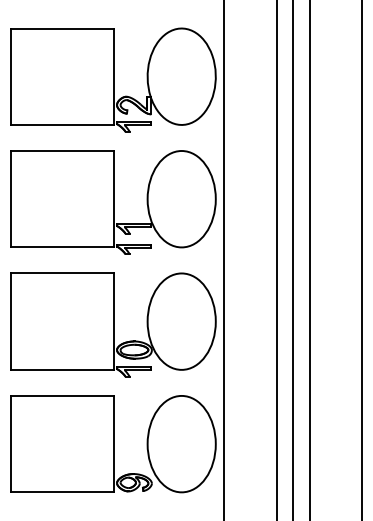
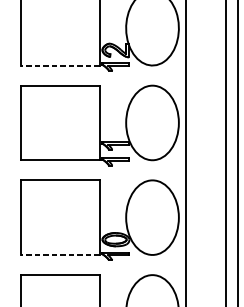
line: (61, 124) -> (59, 65), solid -> dashed
line: (61, 369) -> (59, 254), solid -> dashed

